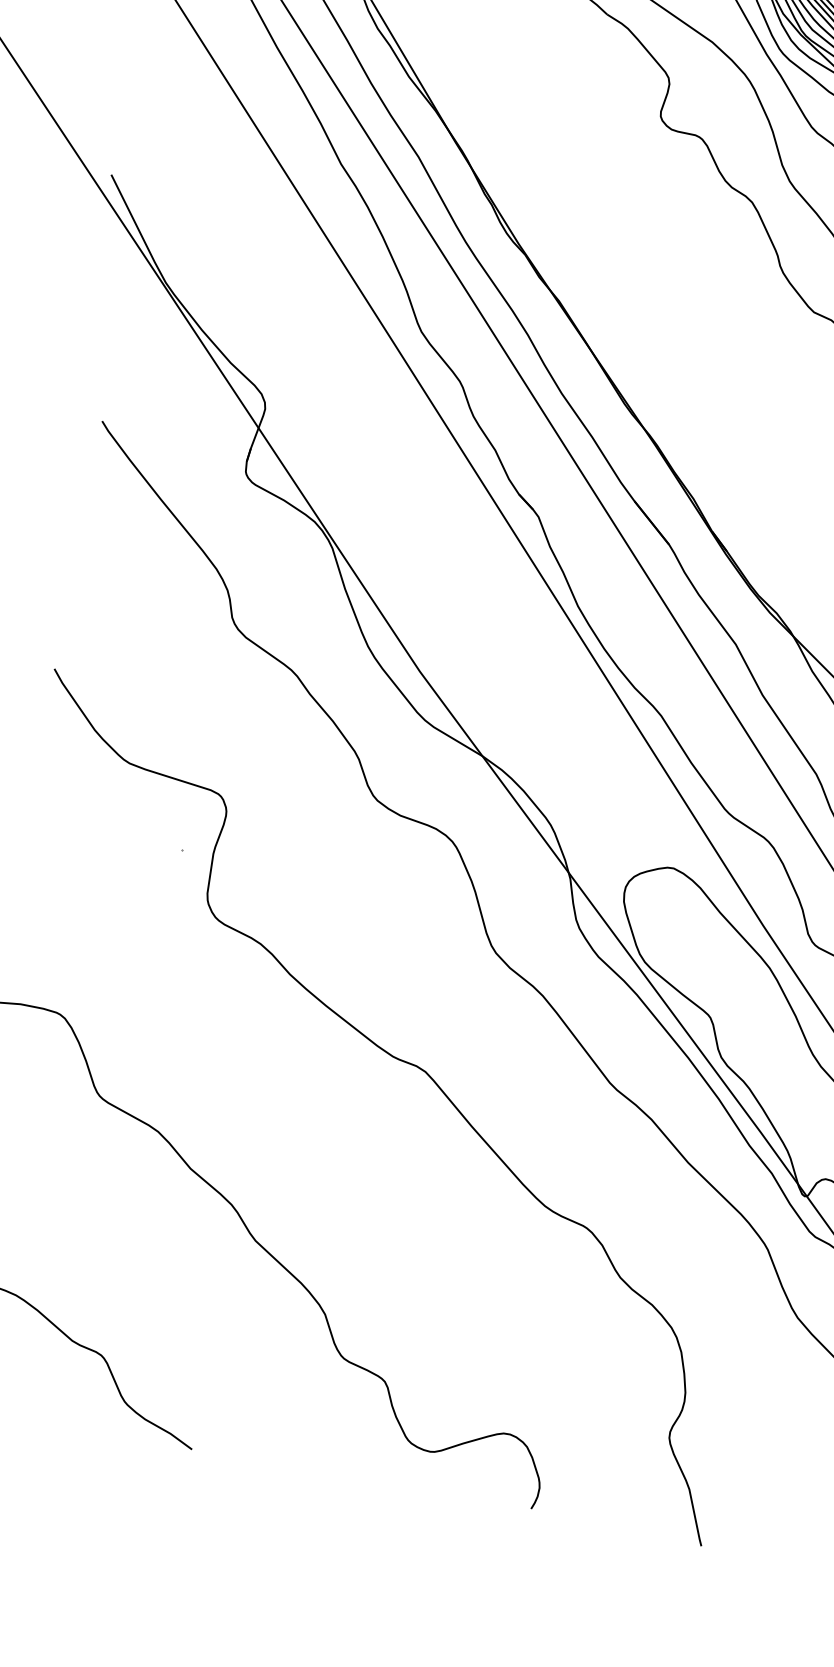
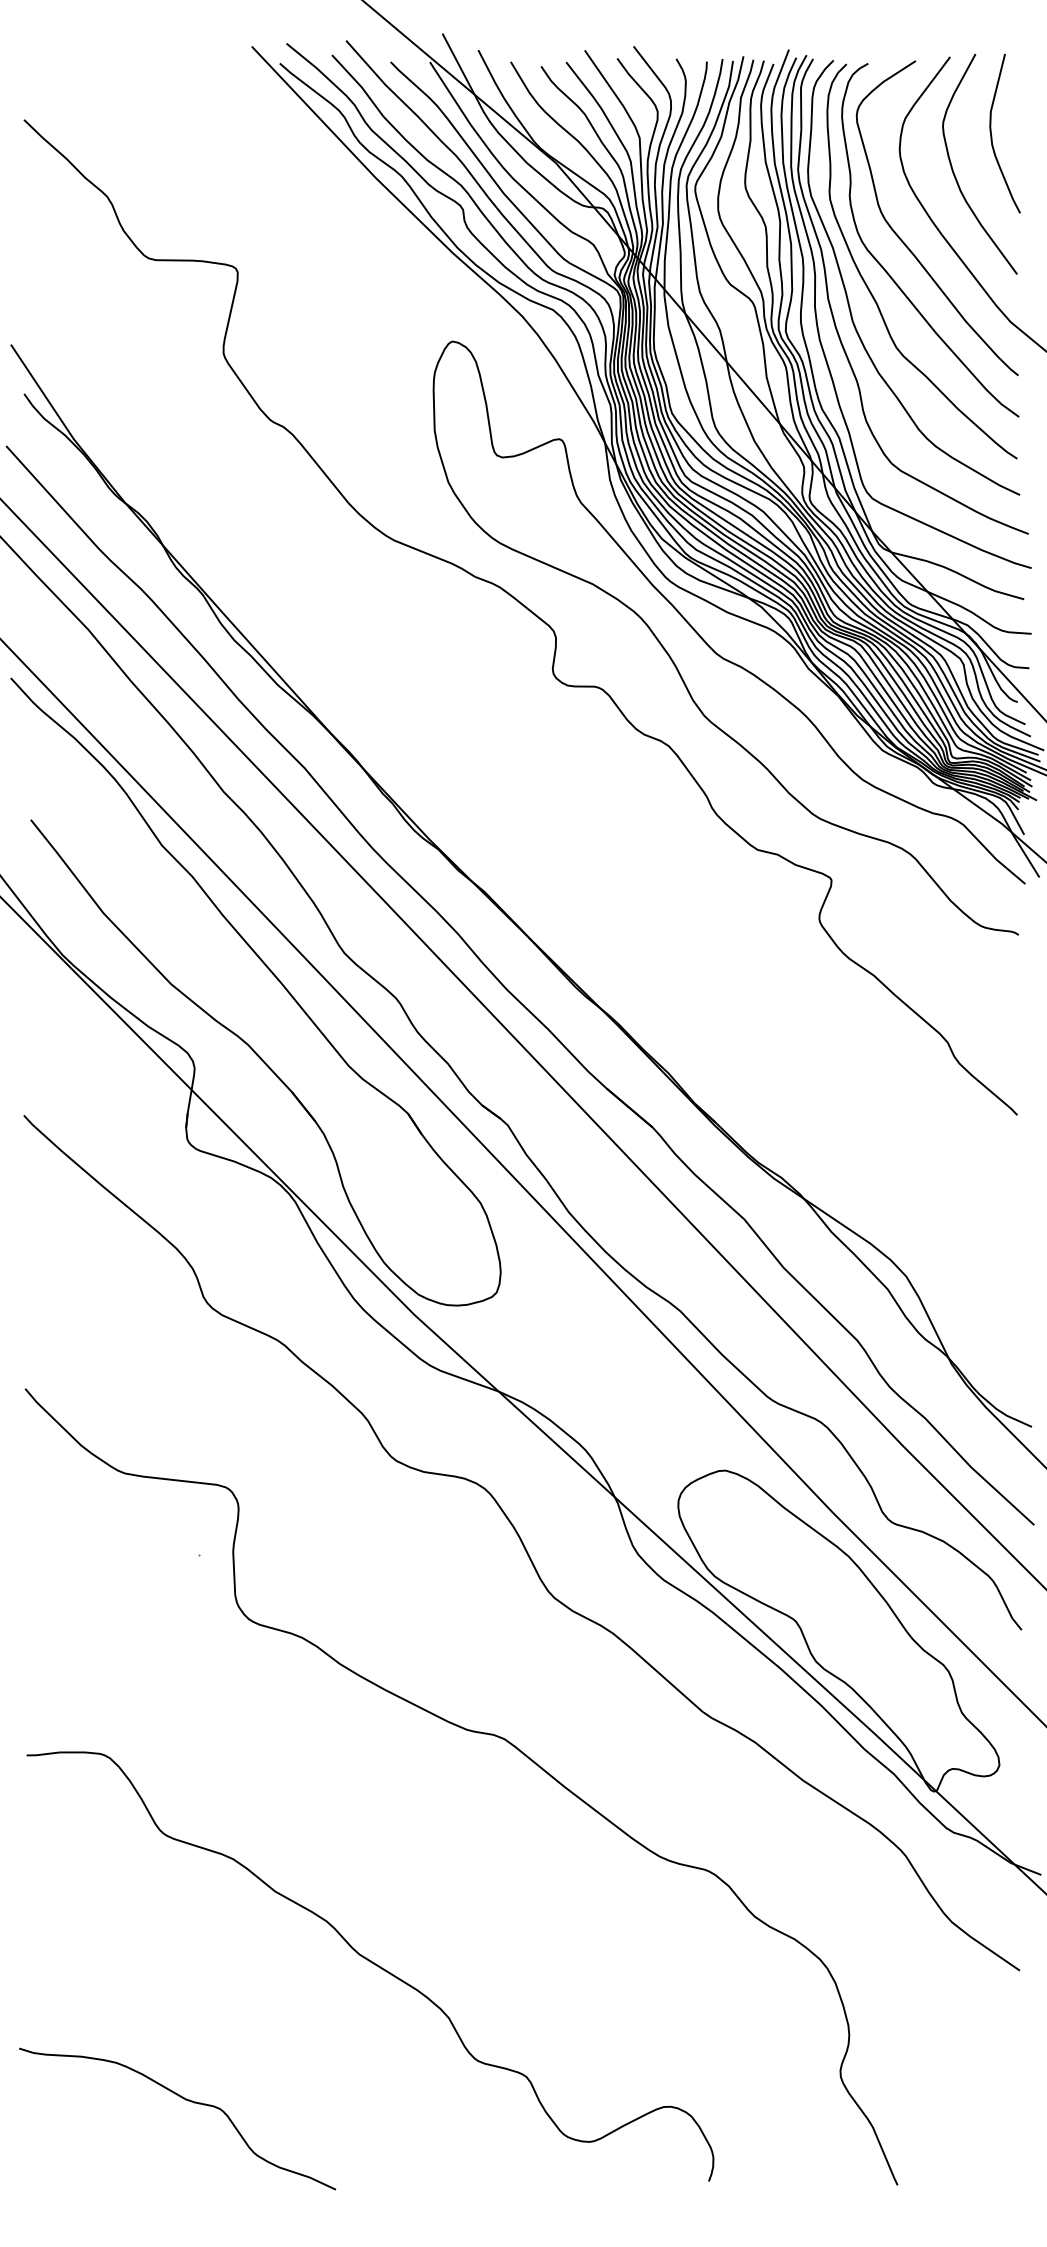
part: (352, 338) -> (272, 974), added

